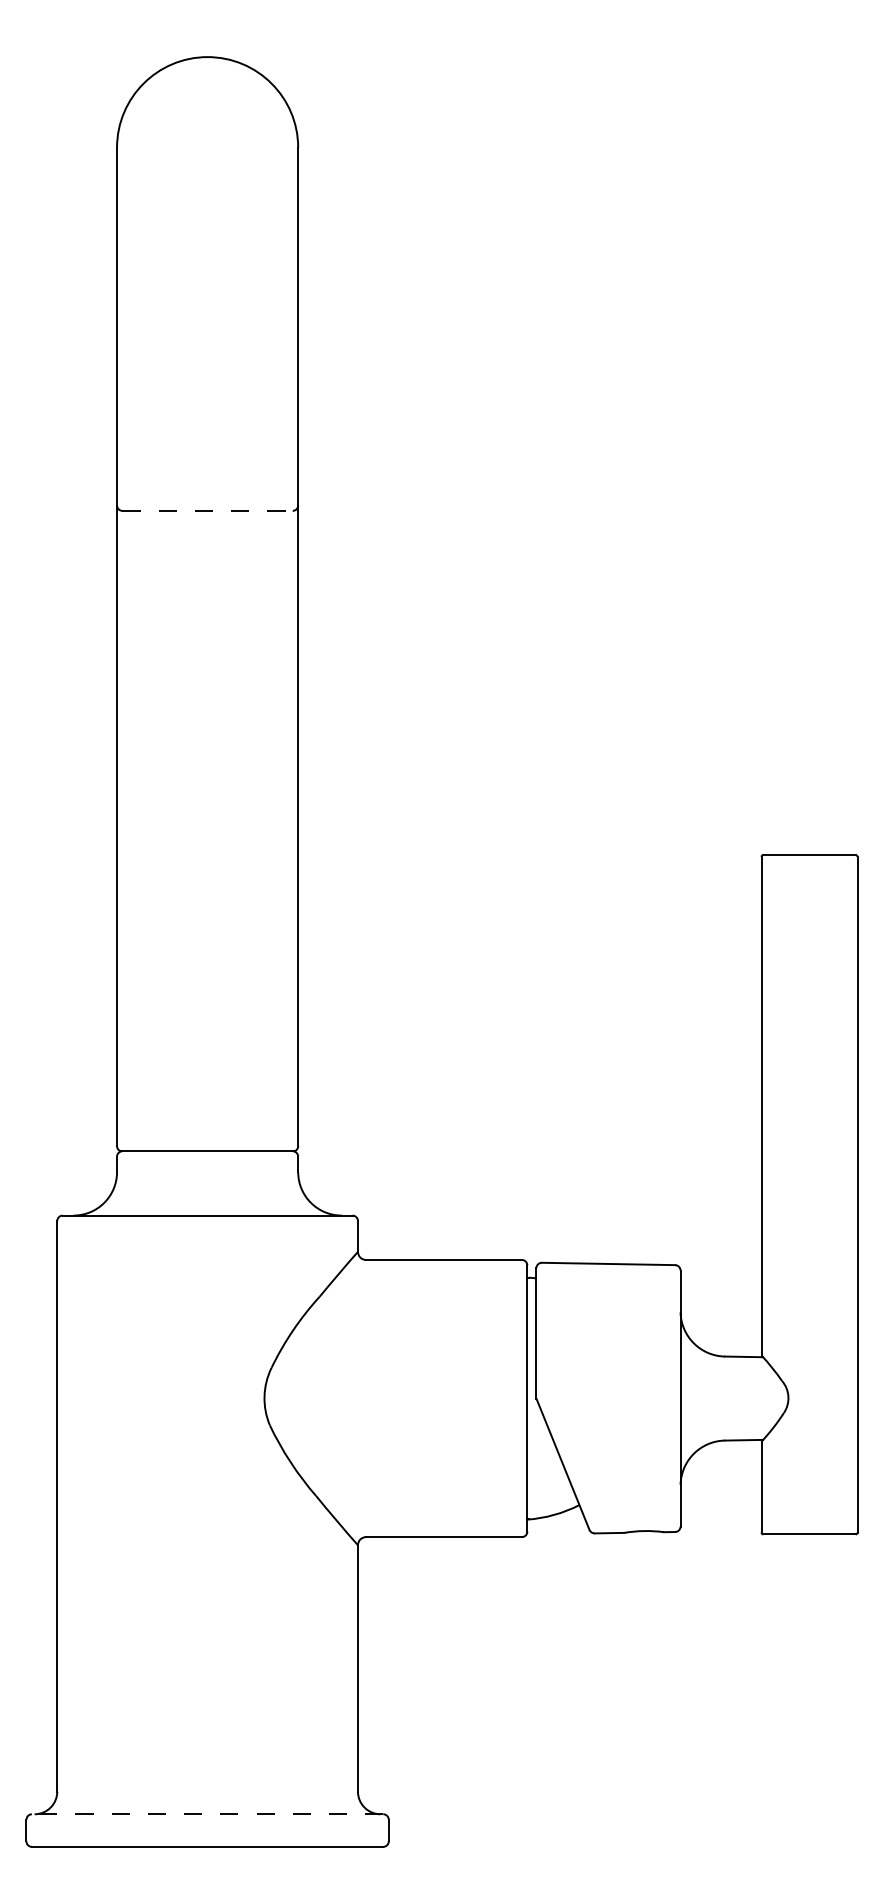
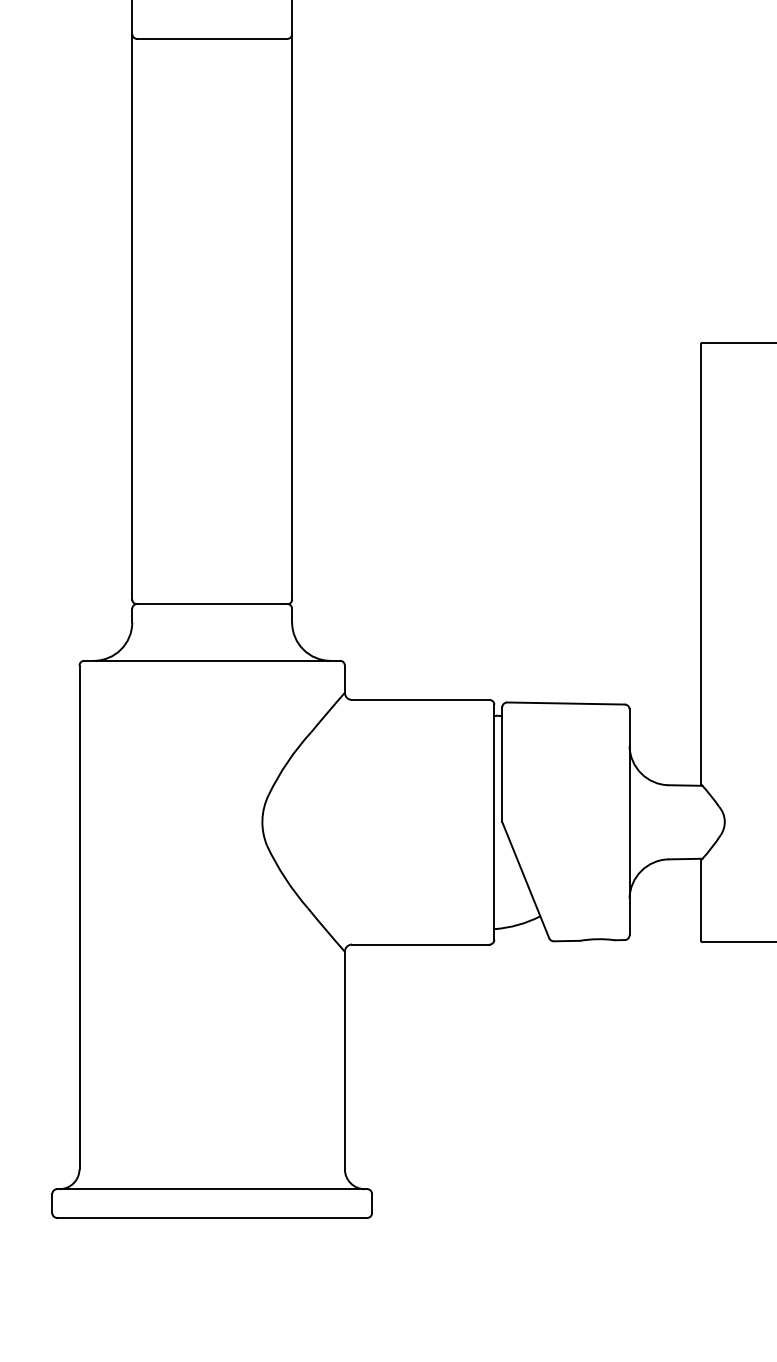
line: (208, 510) -> (212, 38), dashed -> solid
line: (207, 1814) -> (212, 1189), dashed -> solid

